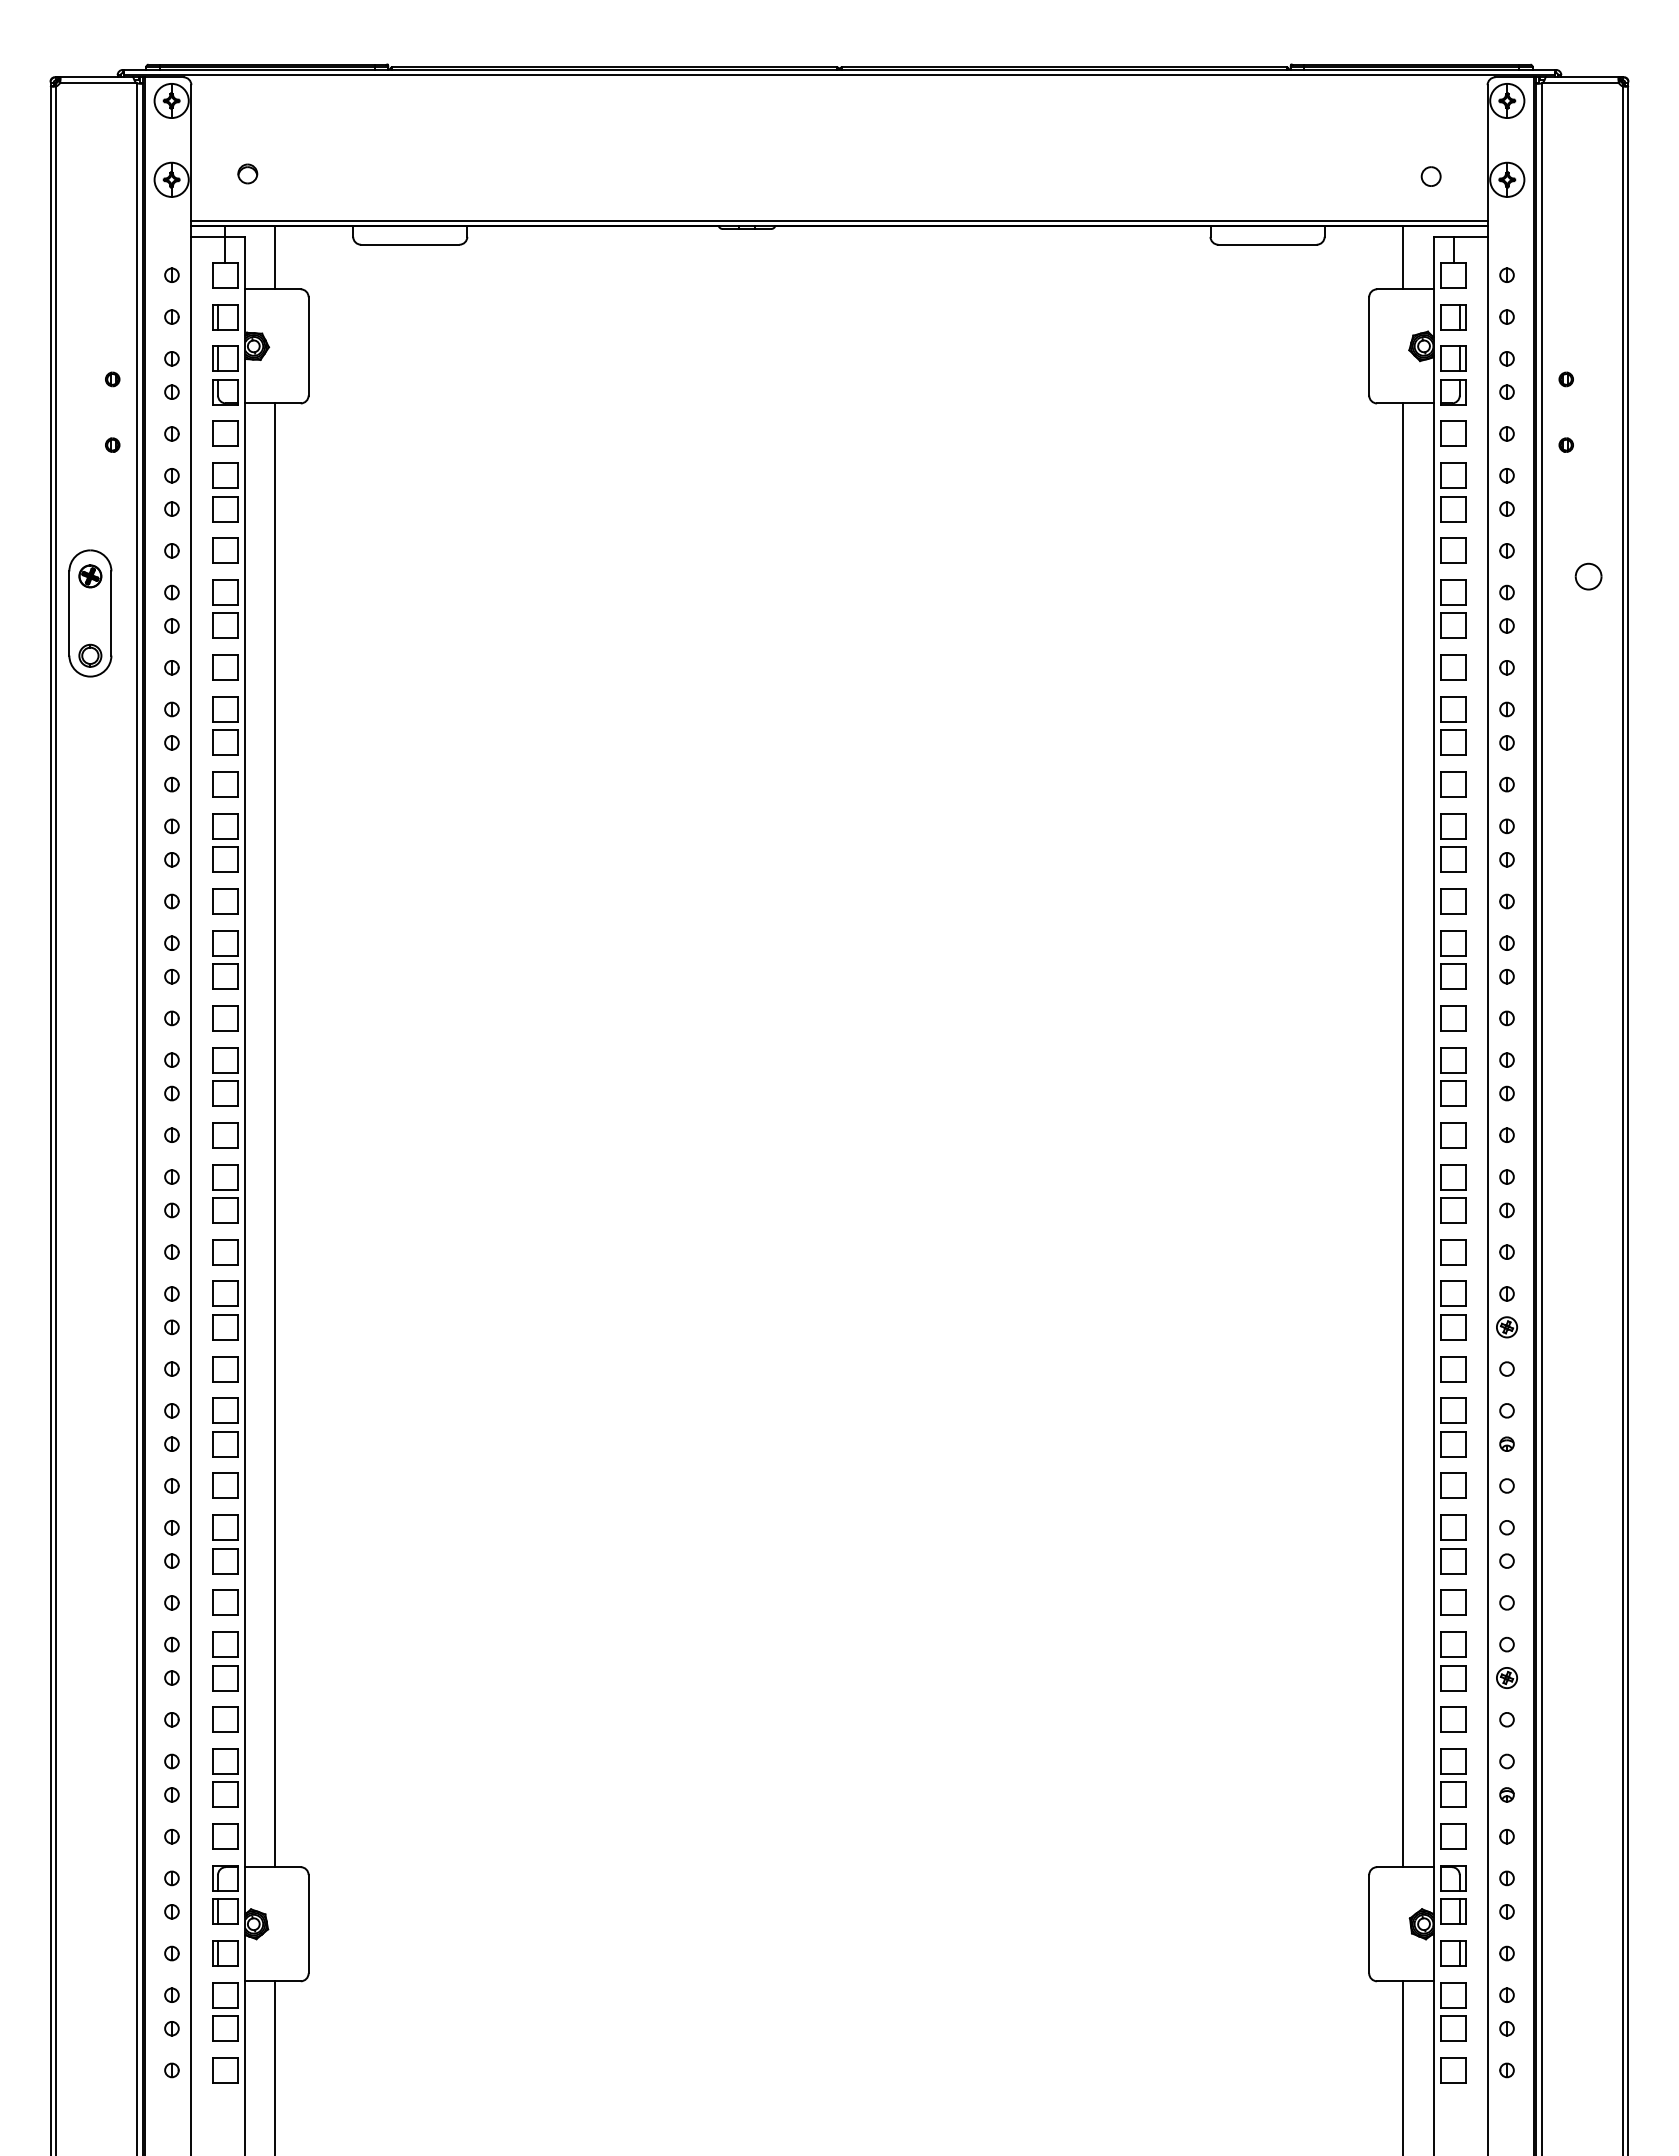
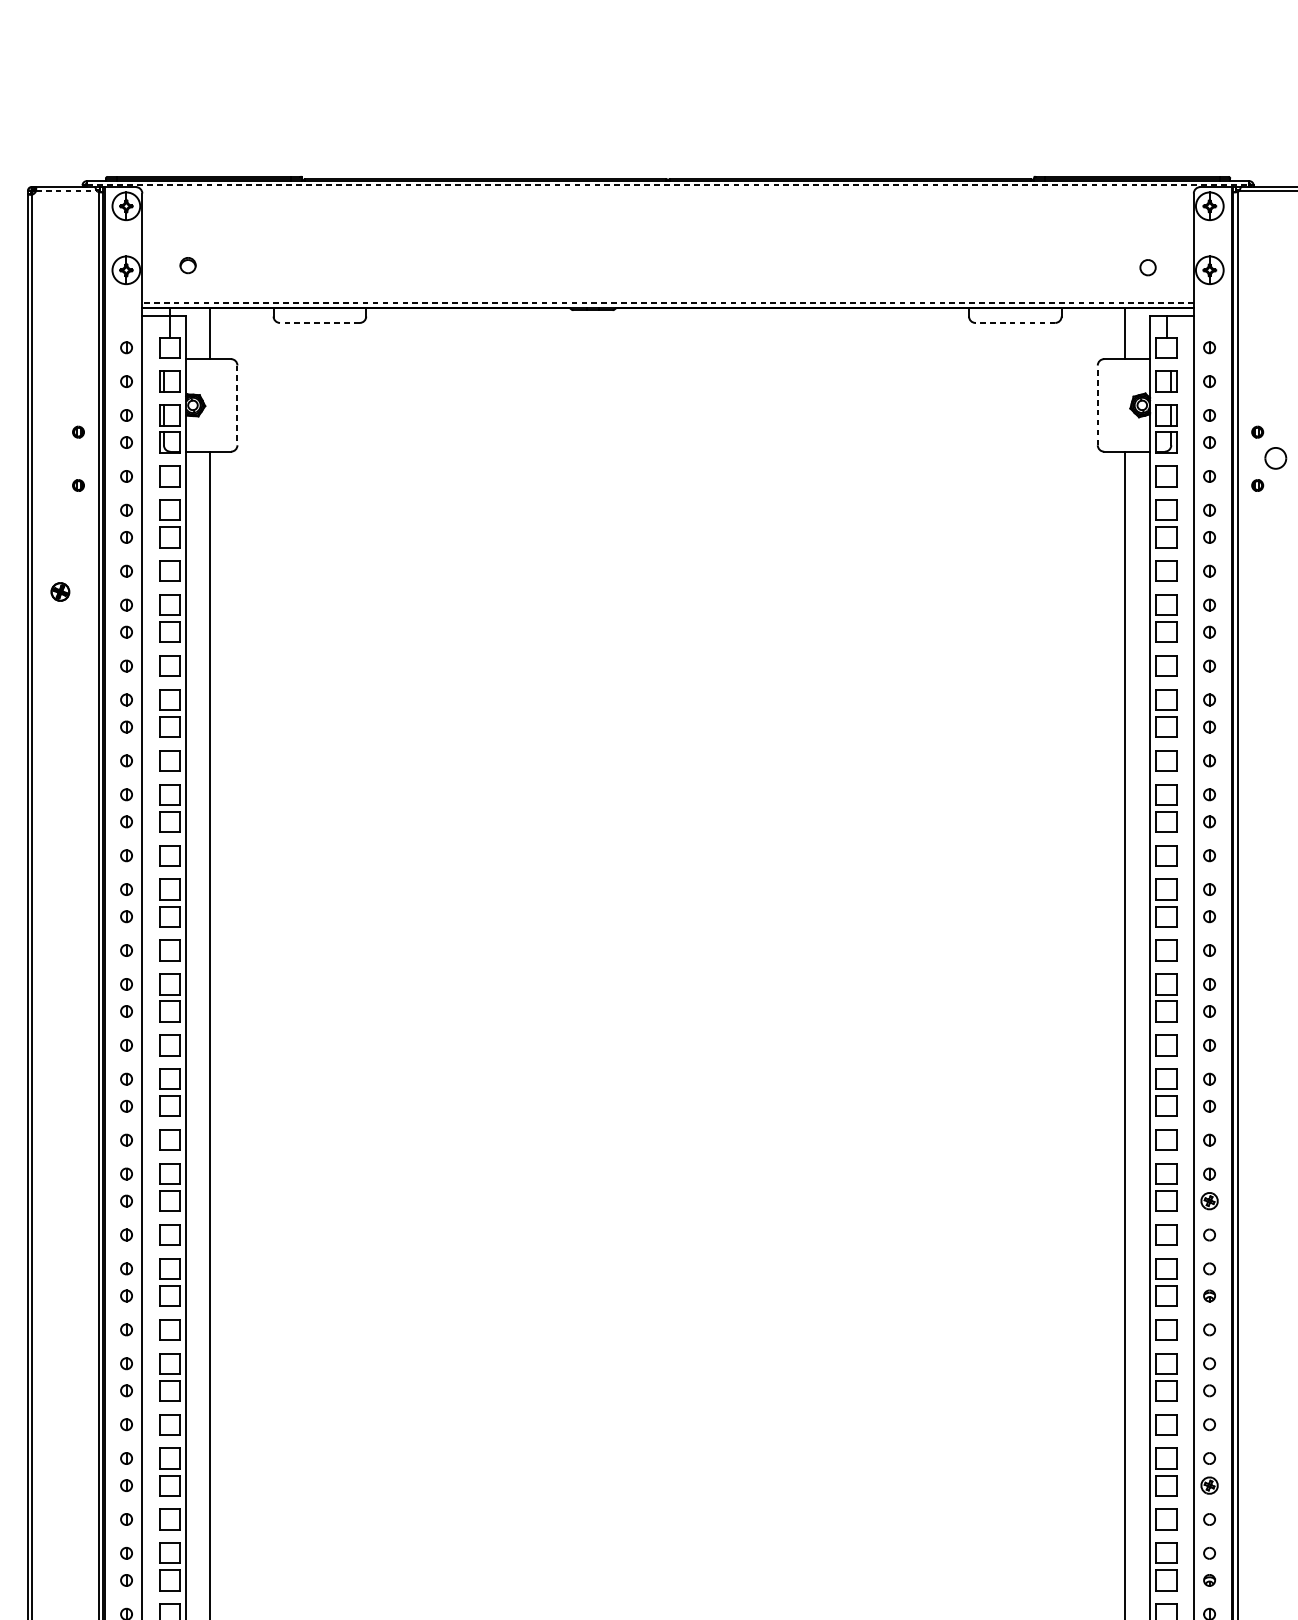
line: (839, 75) -> (668, 185), solid -> dashed
line: (98, 82) -> (66, 191), solid -> dashed
line: (839, 220) -> (668, 303), solid -> dashed
line: (409, 244) -> (319, 322), solid -> dashed
line: (1267, 244) -> (1015, 322), solid -> dashed
line: (1369, 345) -> (1098, 404), solid -> dashed
line: (308, 346) -> (237, 405), solid -> dashed
part: (1588, 576) -> (1275, 458), moved
part: (90, 613) -> (60, 622), removed

